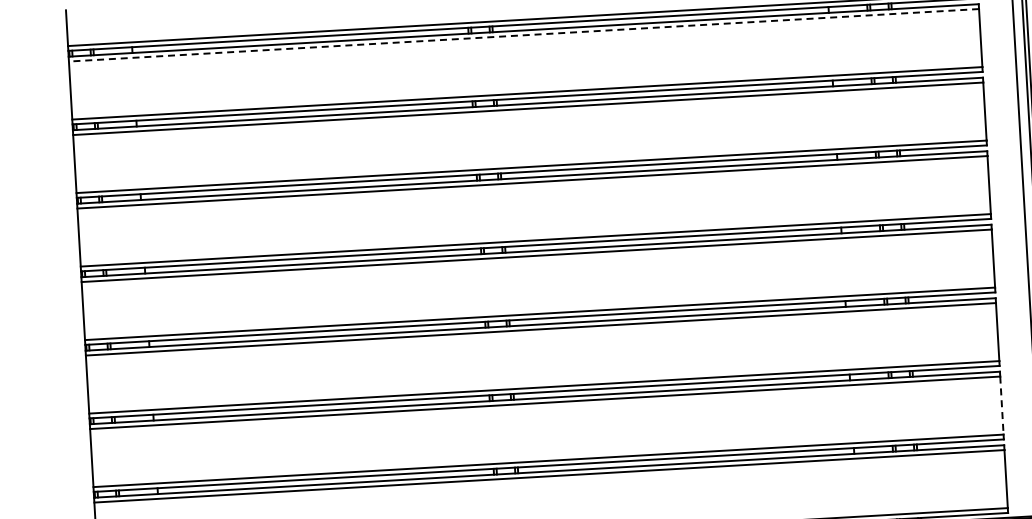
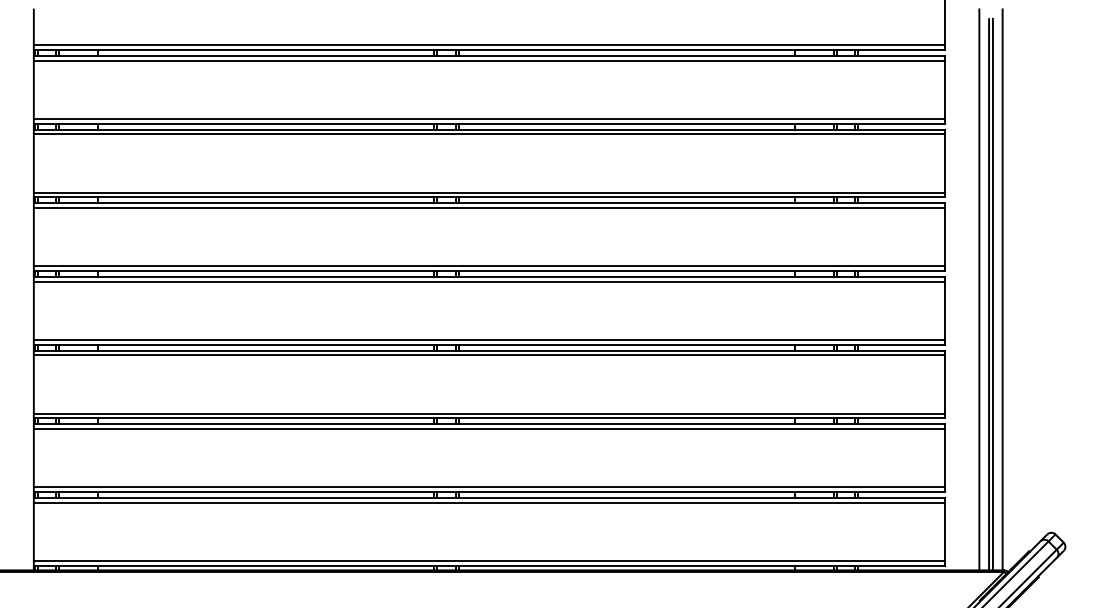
line: (523, 34) -> (489, 60), dashed -> solid
line: (1001, 406) -> (945, 458), dashed -> solid

